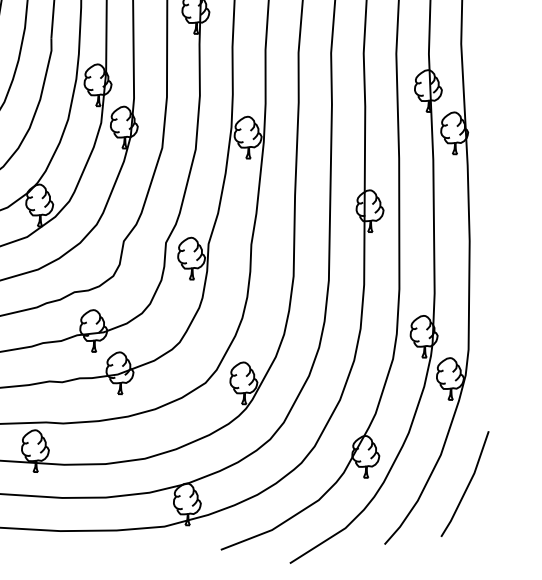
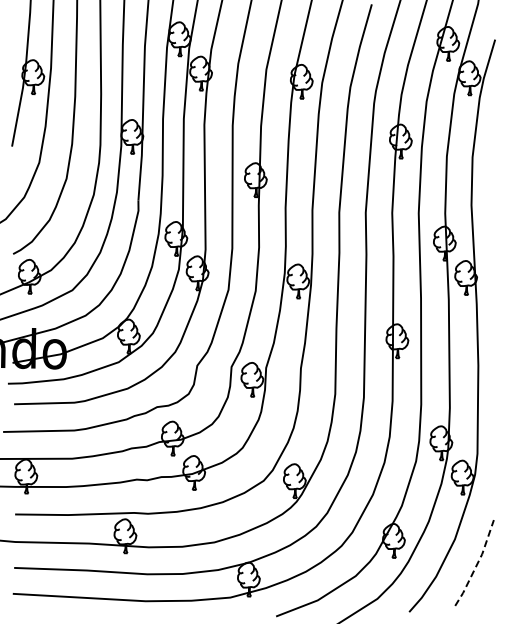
line: (468, 484) -> (477, 563), solid -> dashed

